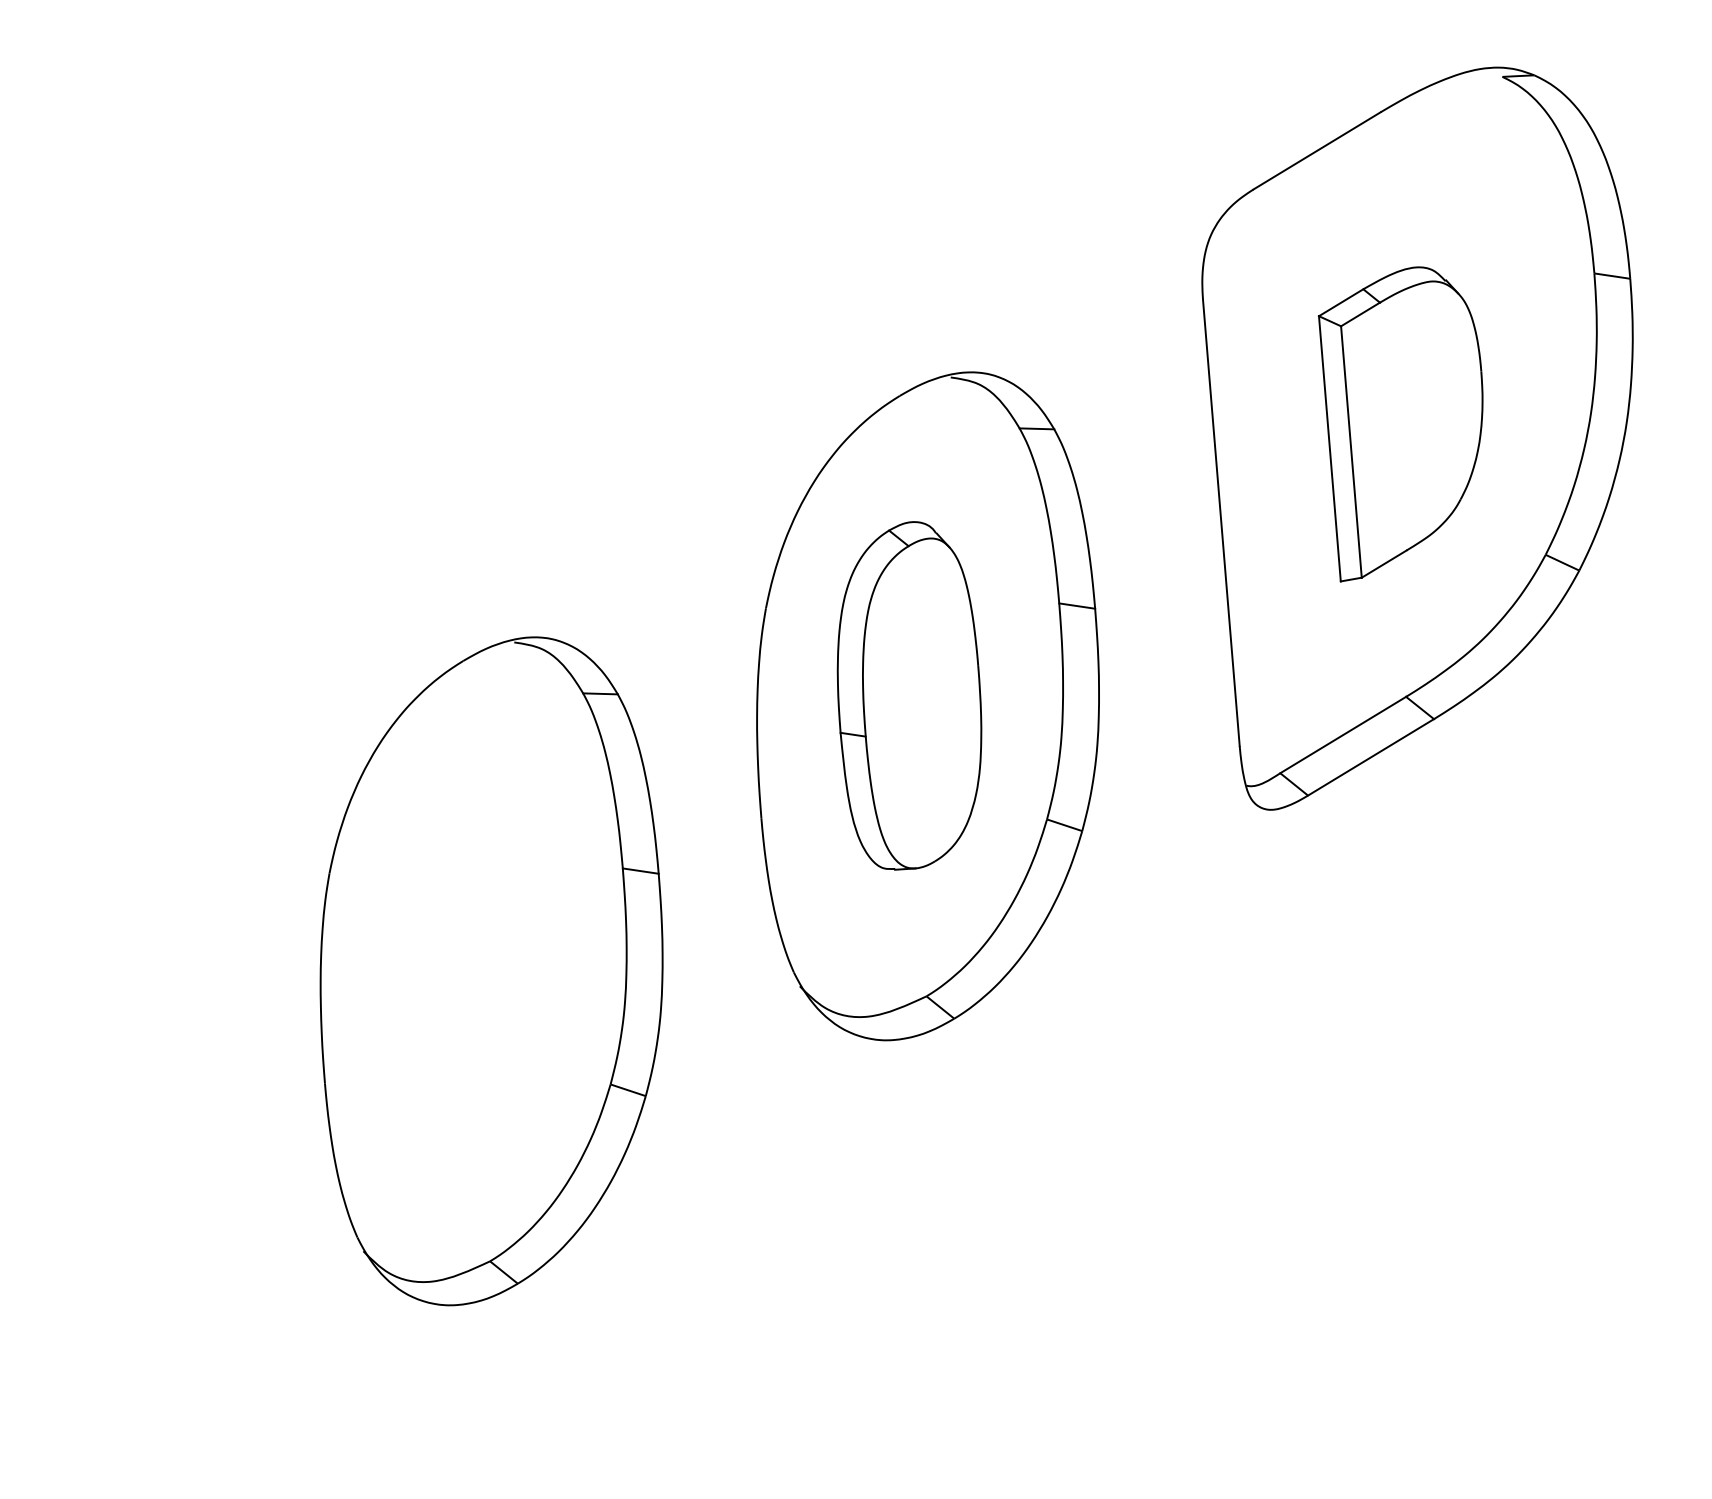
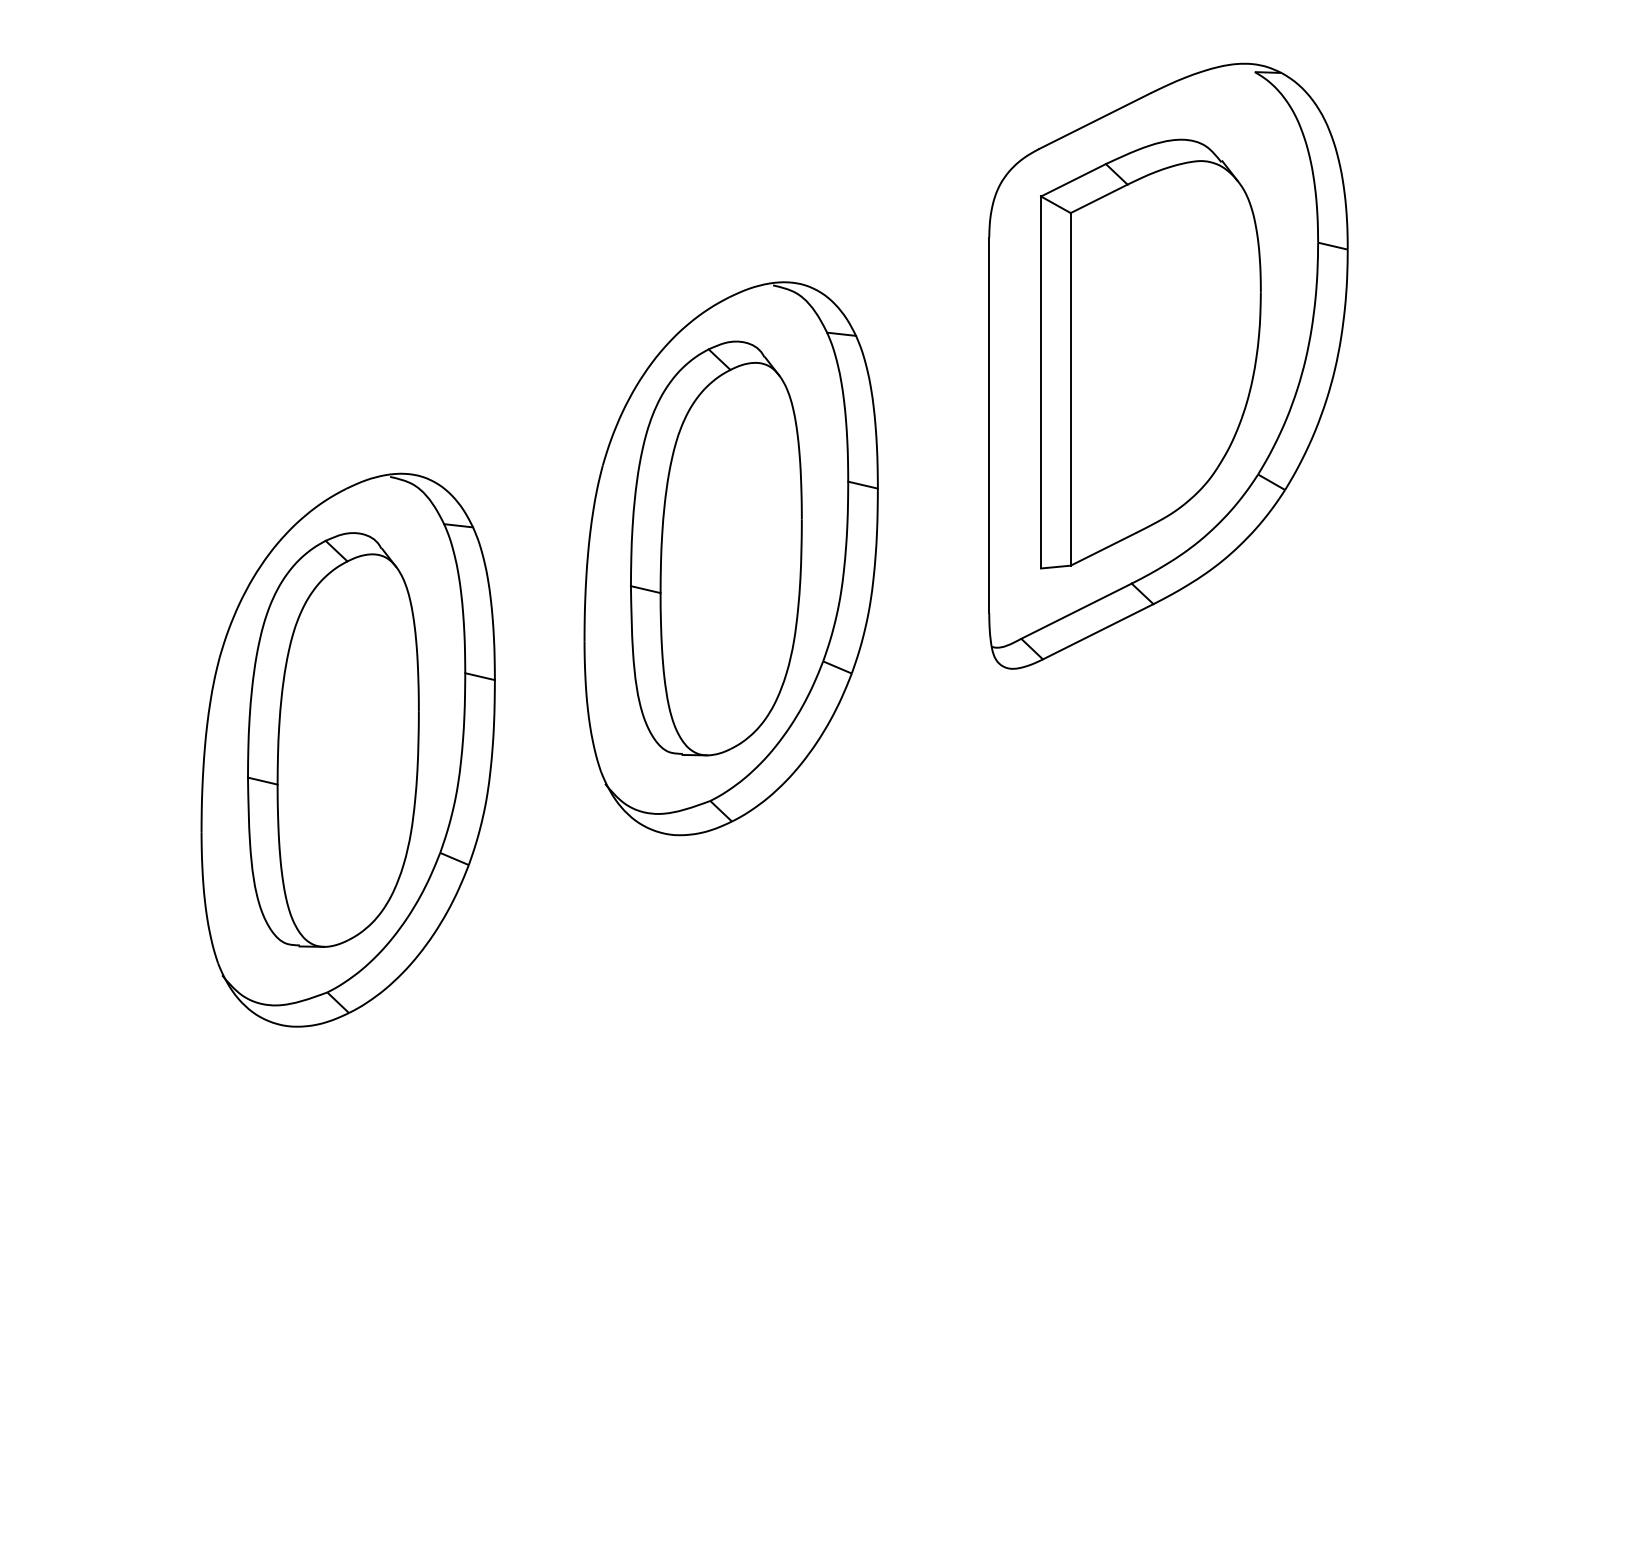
part: (1405, 421) -> (1150, 353), size x1.67
part: (909, 695) -> (716, 548), size x1.43
part: (472, 960) -> (333, 739), added

